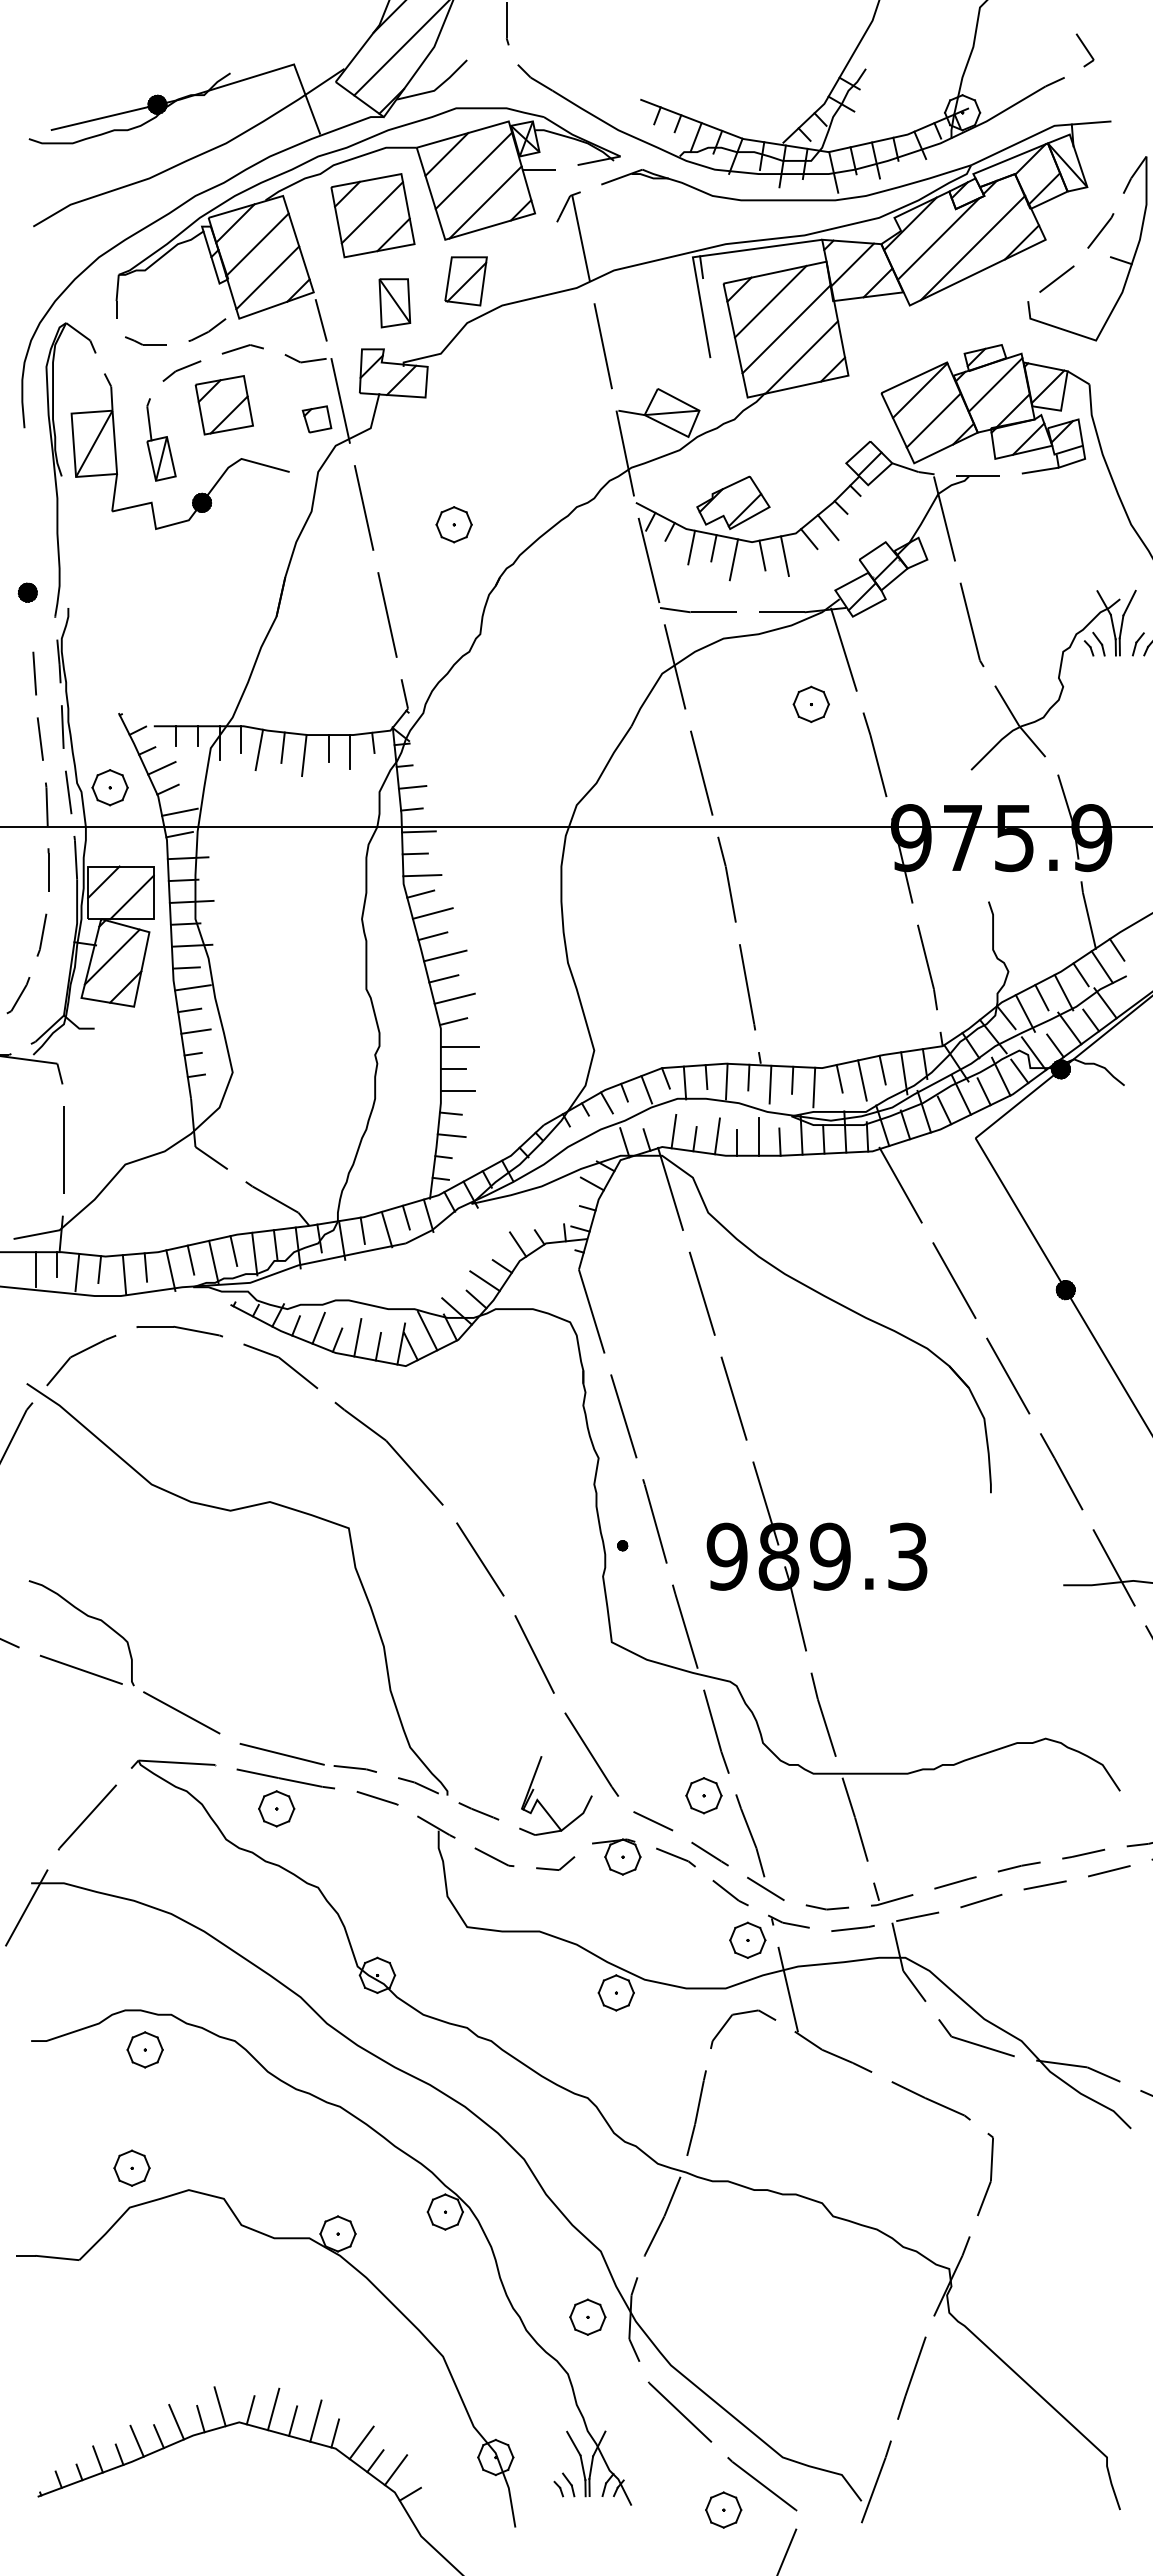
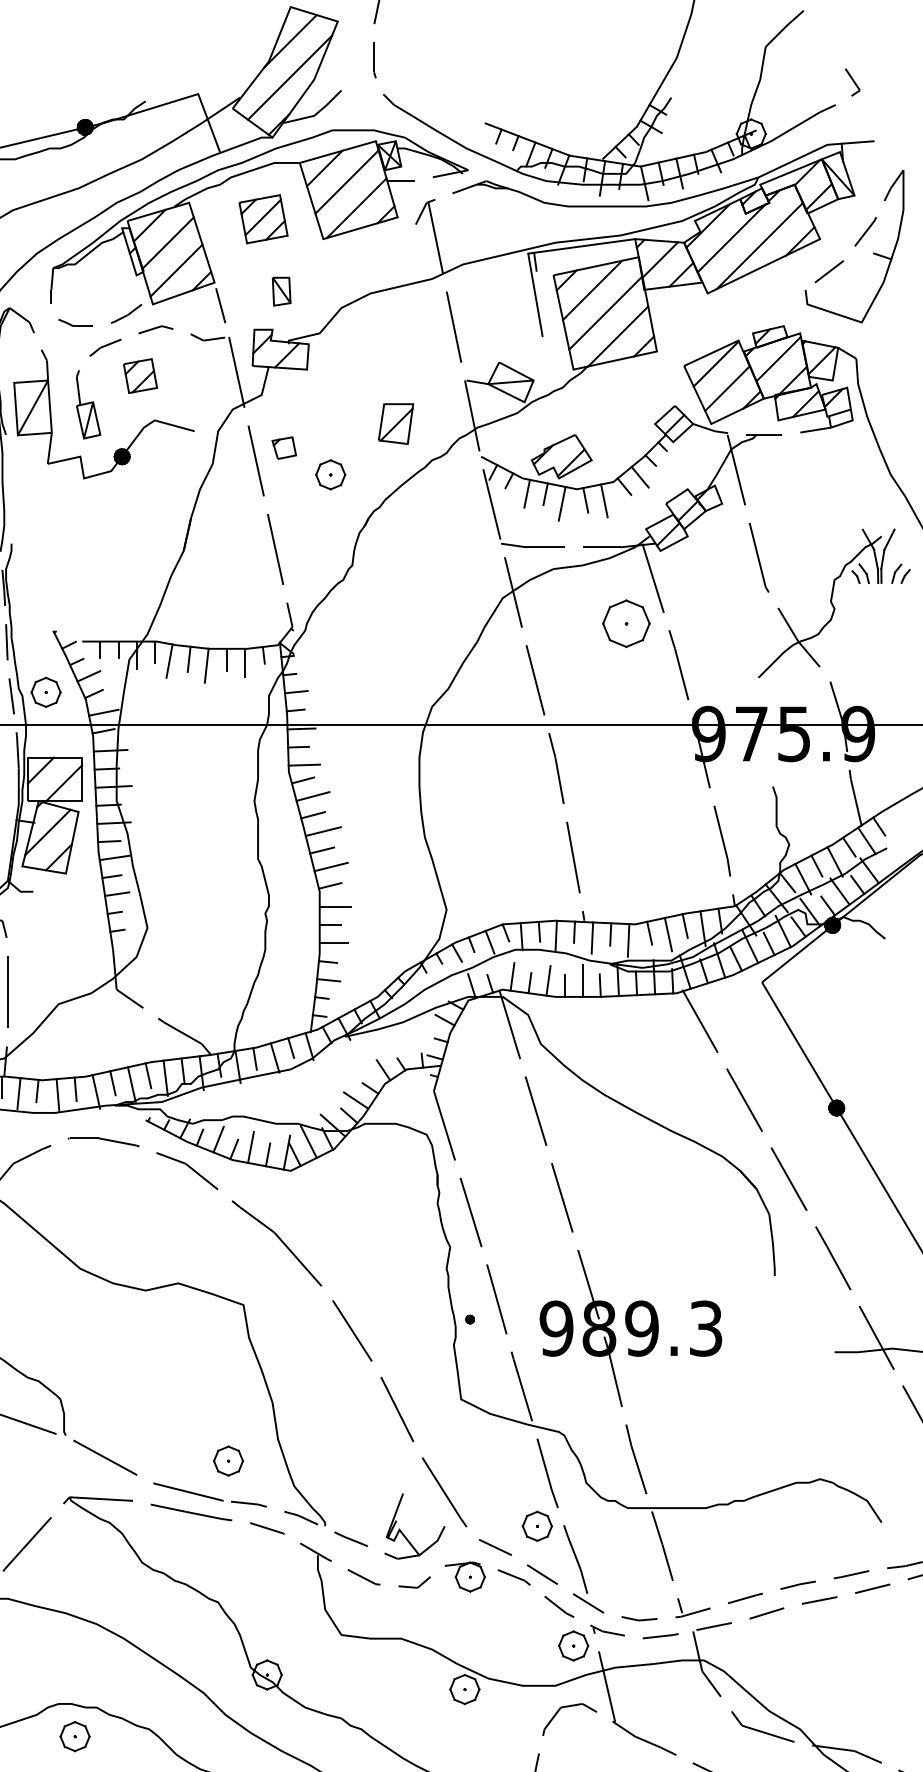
part: (372, 215) -> (263, 219), size x0.7
part: (465, 281) -> (395, 424), moved
part: (394, 303) -> (281, 291), size x0.7
part: (223, 405) -> (139, 376), size x0.7
part: (316, 419) -> (283, 448), moved
part: (810, 703) -> (625, 622), size x1.6
part: (276, 1808) -> (228, 1460), moved

